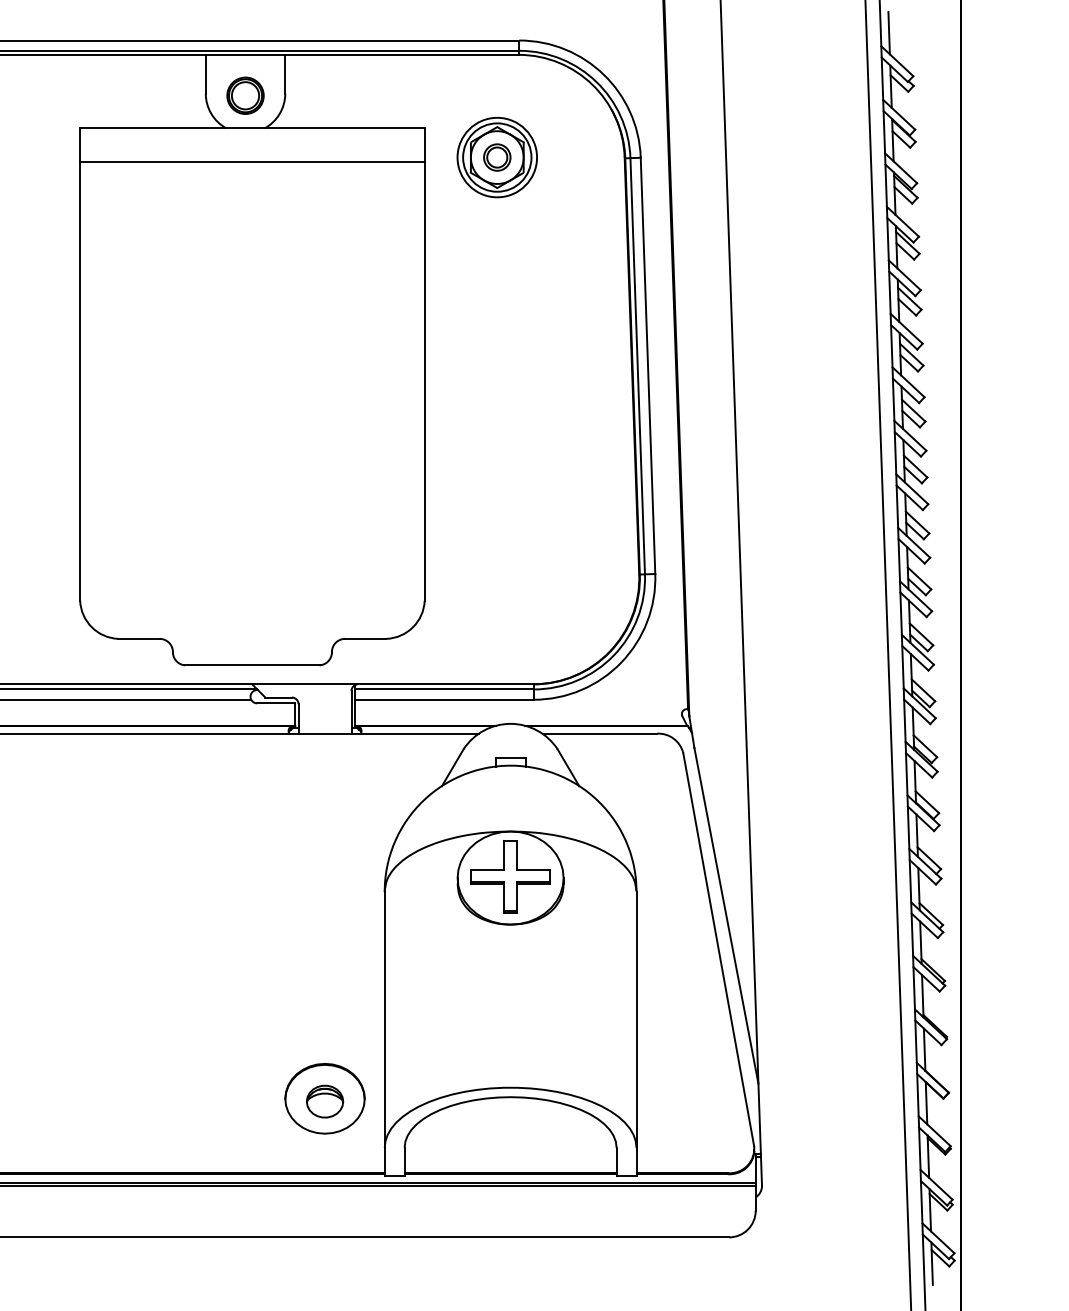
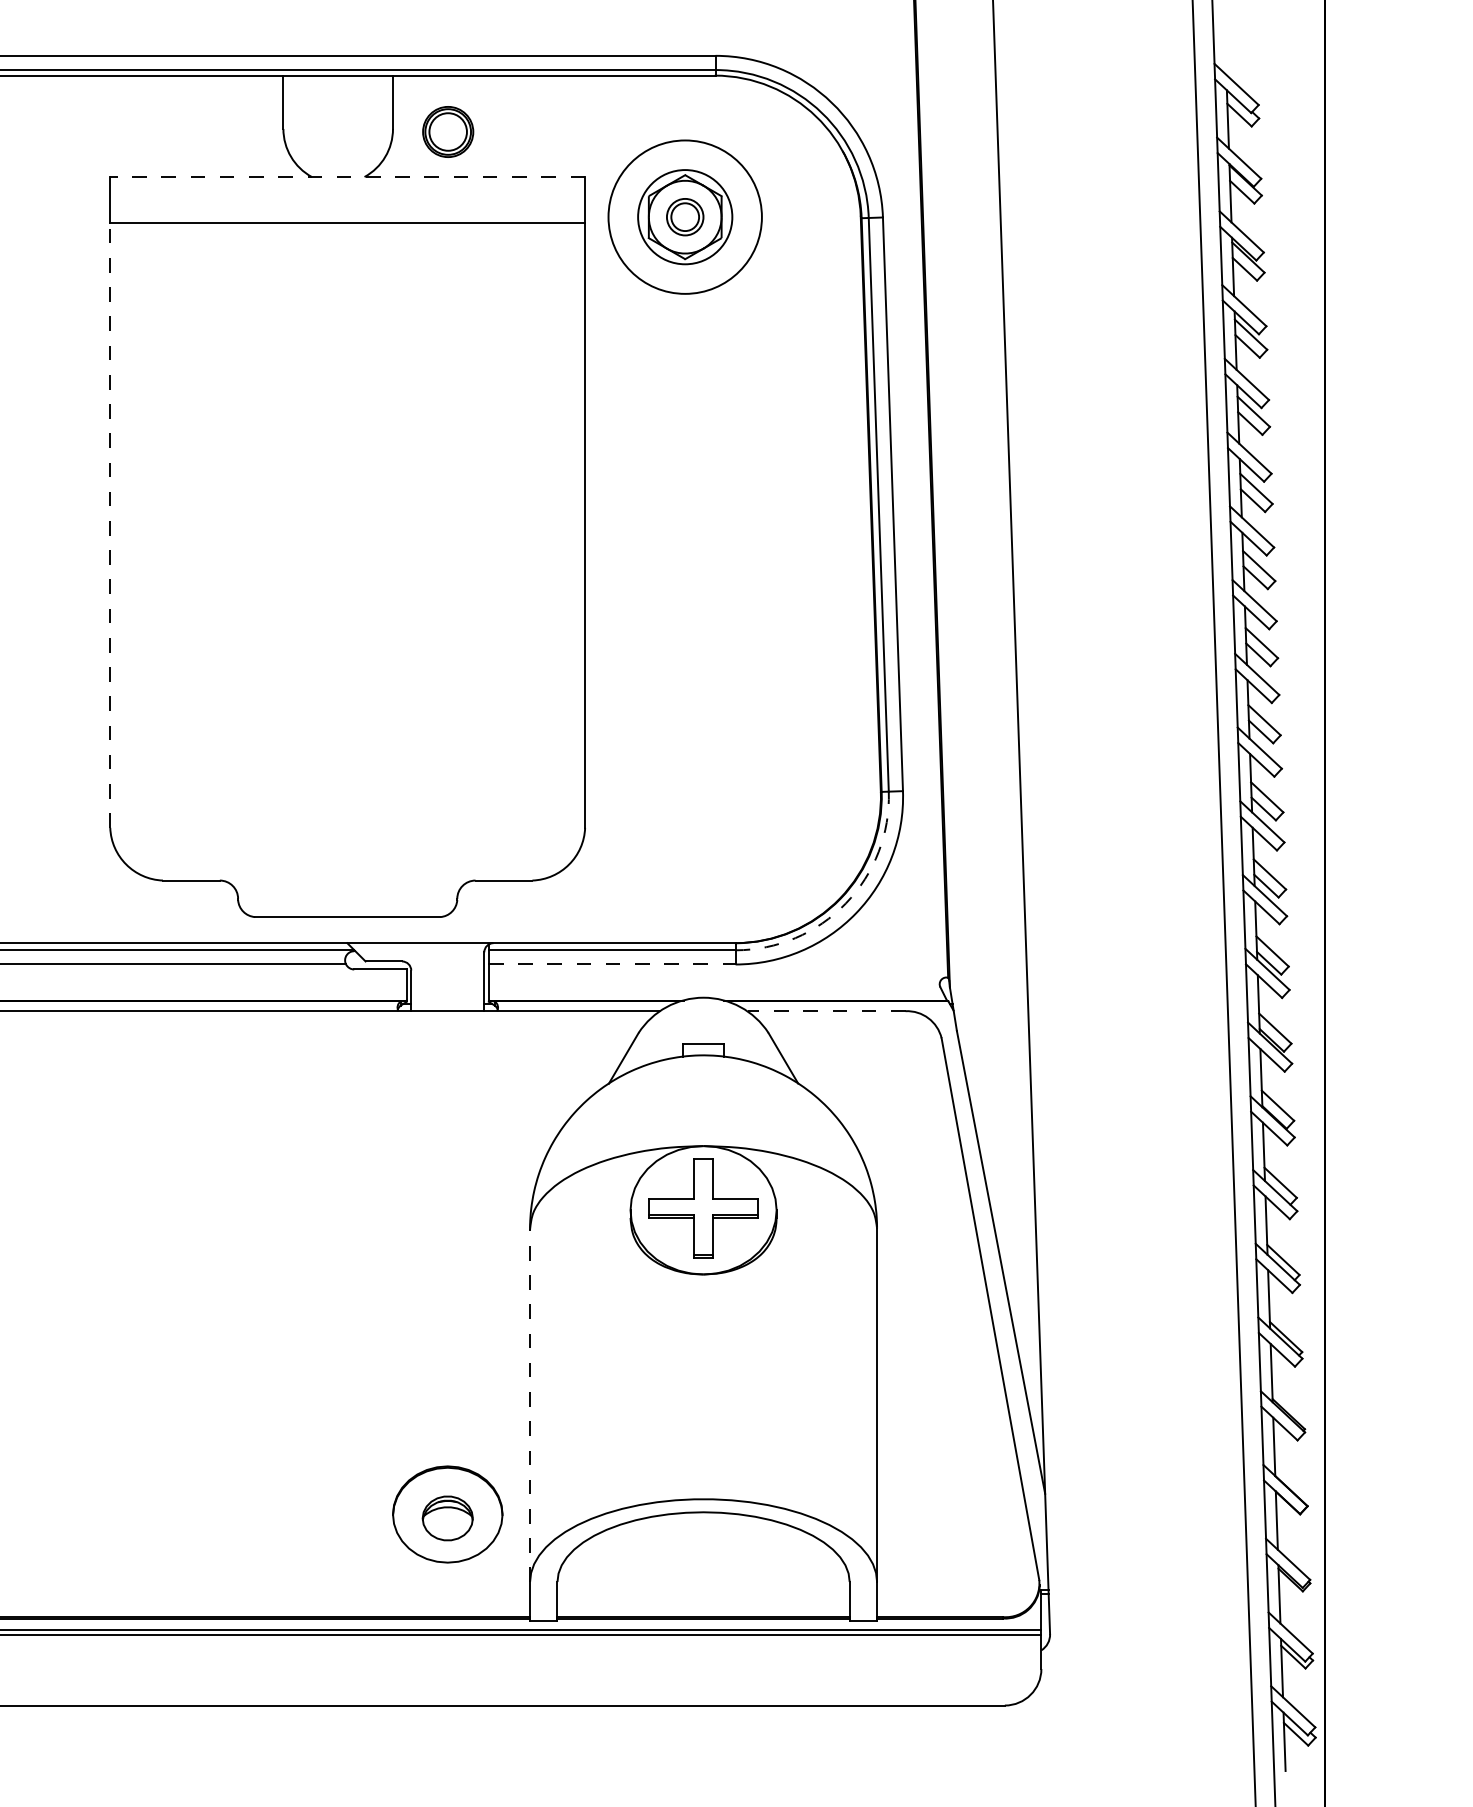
line: (889, 33) -> (1225, 45), removed
part: (245, 95) -> (448, 131), moved
line: (252, 128) -> (347, 177), solid -> dashed
circle: (497, 157) -> (685, 216), size x1.4
line: (80, 380) -> (110, 524), solid -> dashed
arc: (613, 655) -> (845, 903), solid -> dashed
line: (444, 699) -> (612, 964), solid -> dashed
line: (599, 733) -> (826, 1011), solid -> dashed
line: (385, 1019) -> (530, 1405), solid -> dashed

